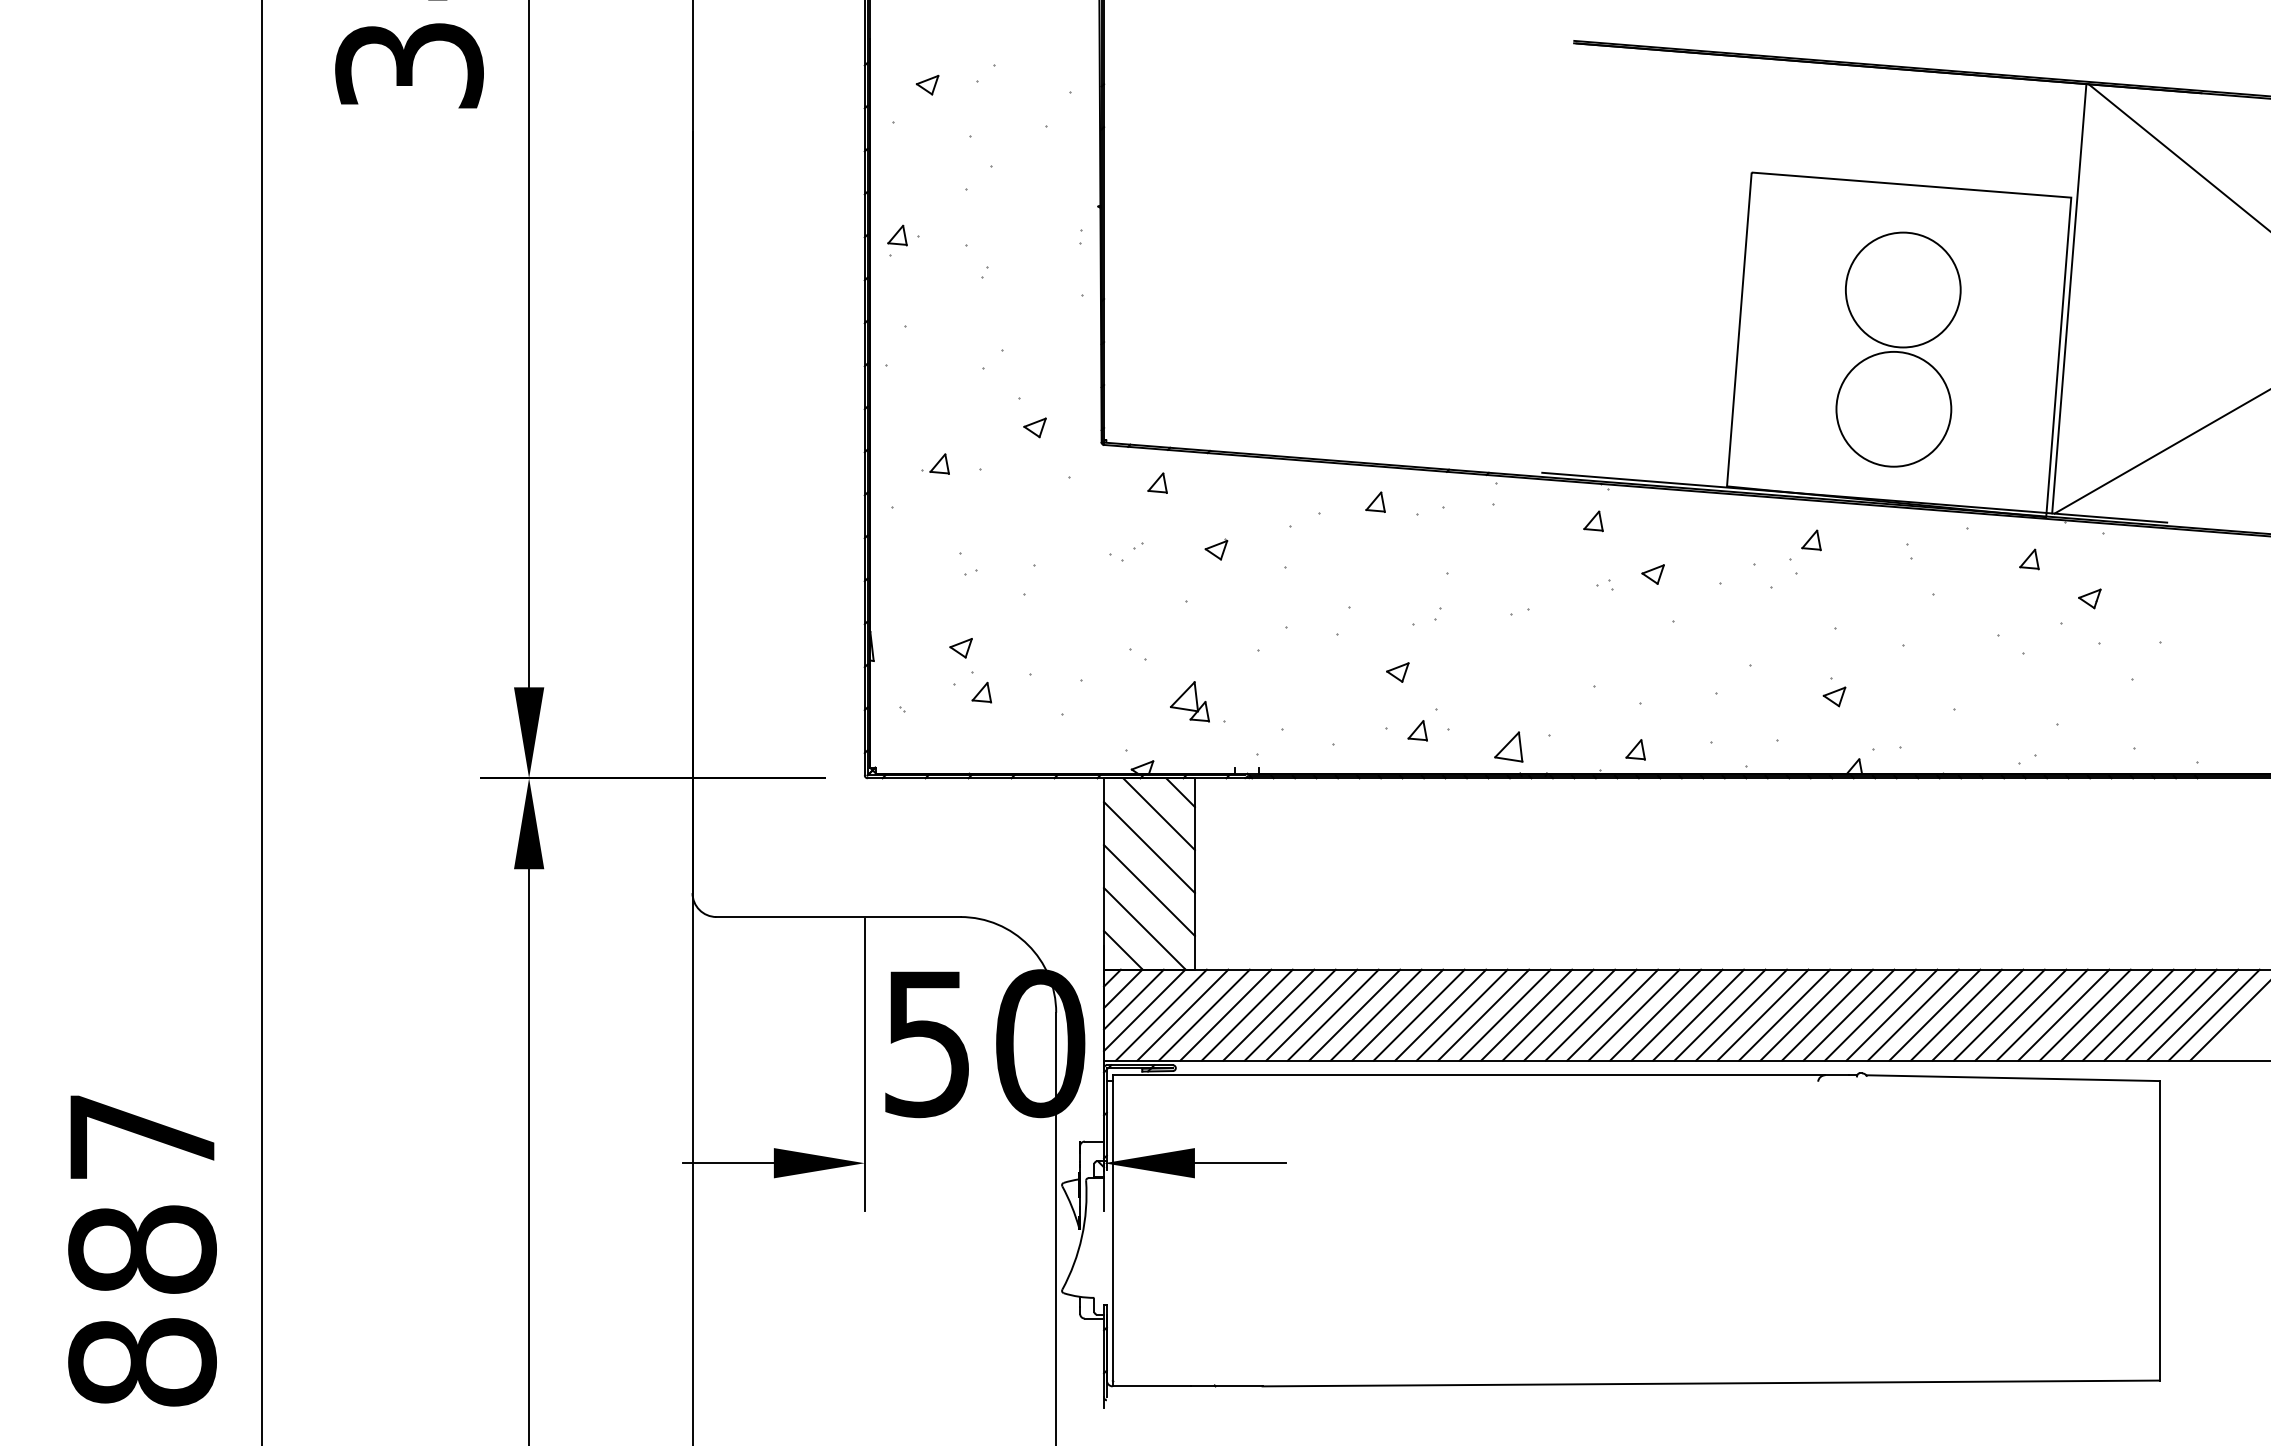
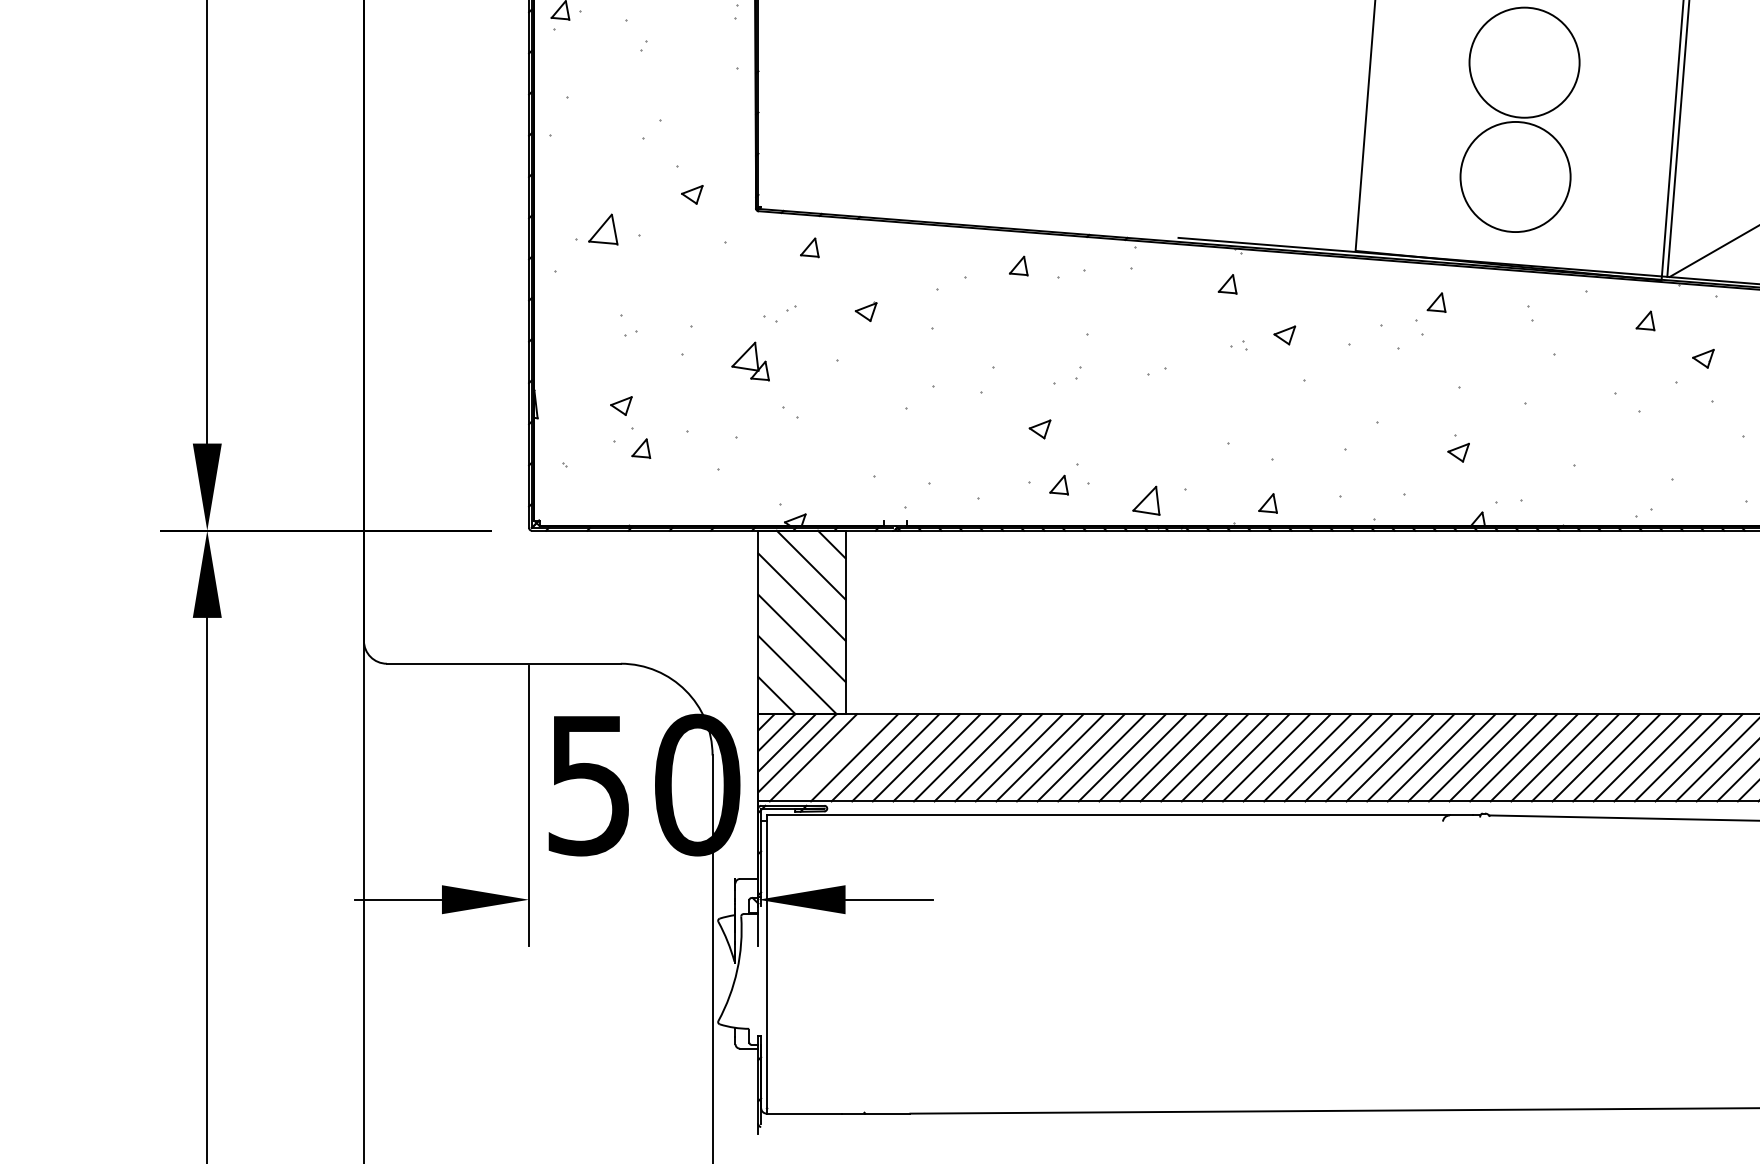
part: (935, 463) -> (596, 228), size x1.6
part: (1189, 701) -> (750, 361), moved
line: (1182, 1014) -> (833, 757), removed

